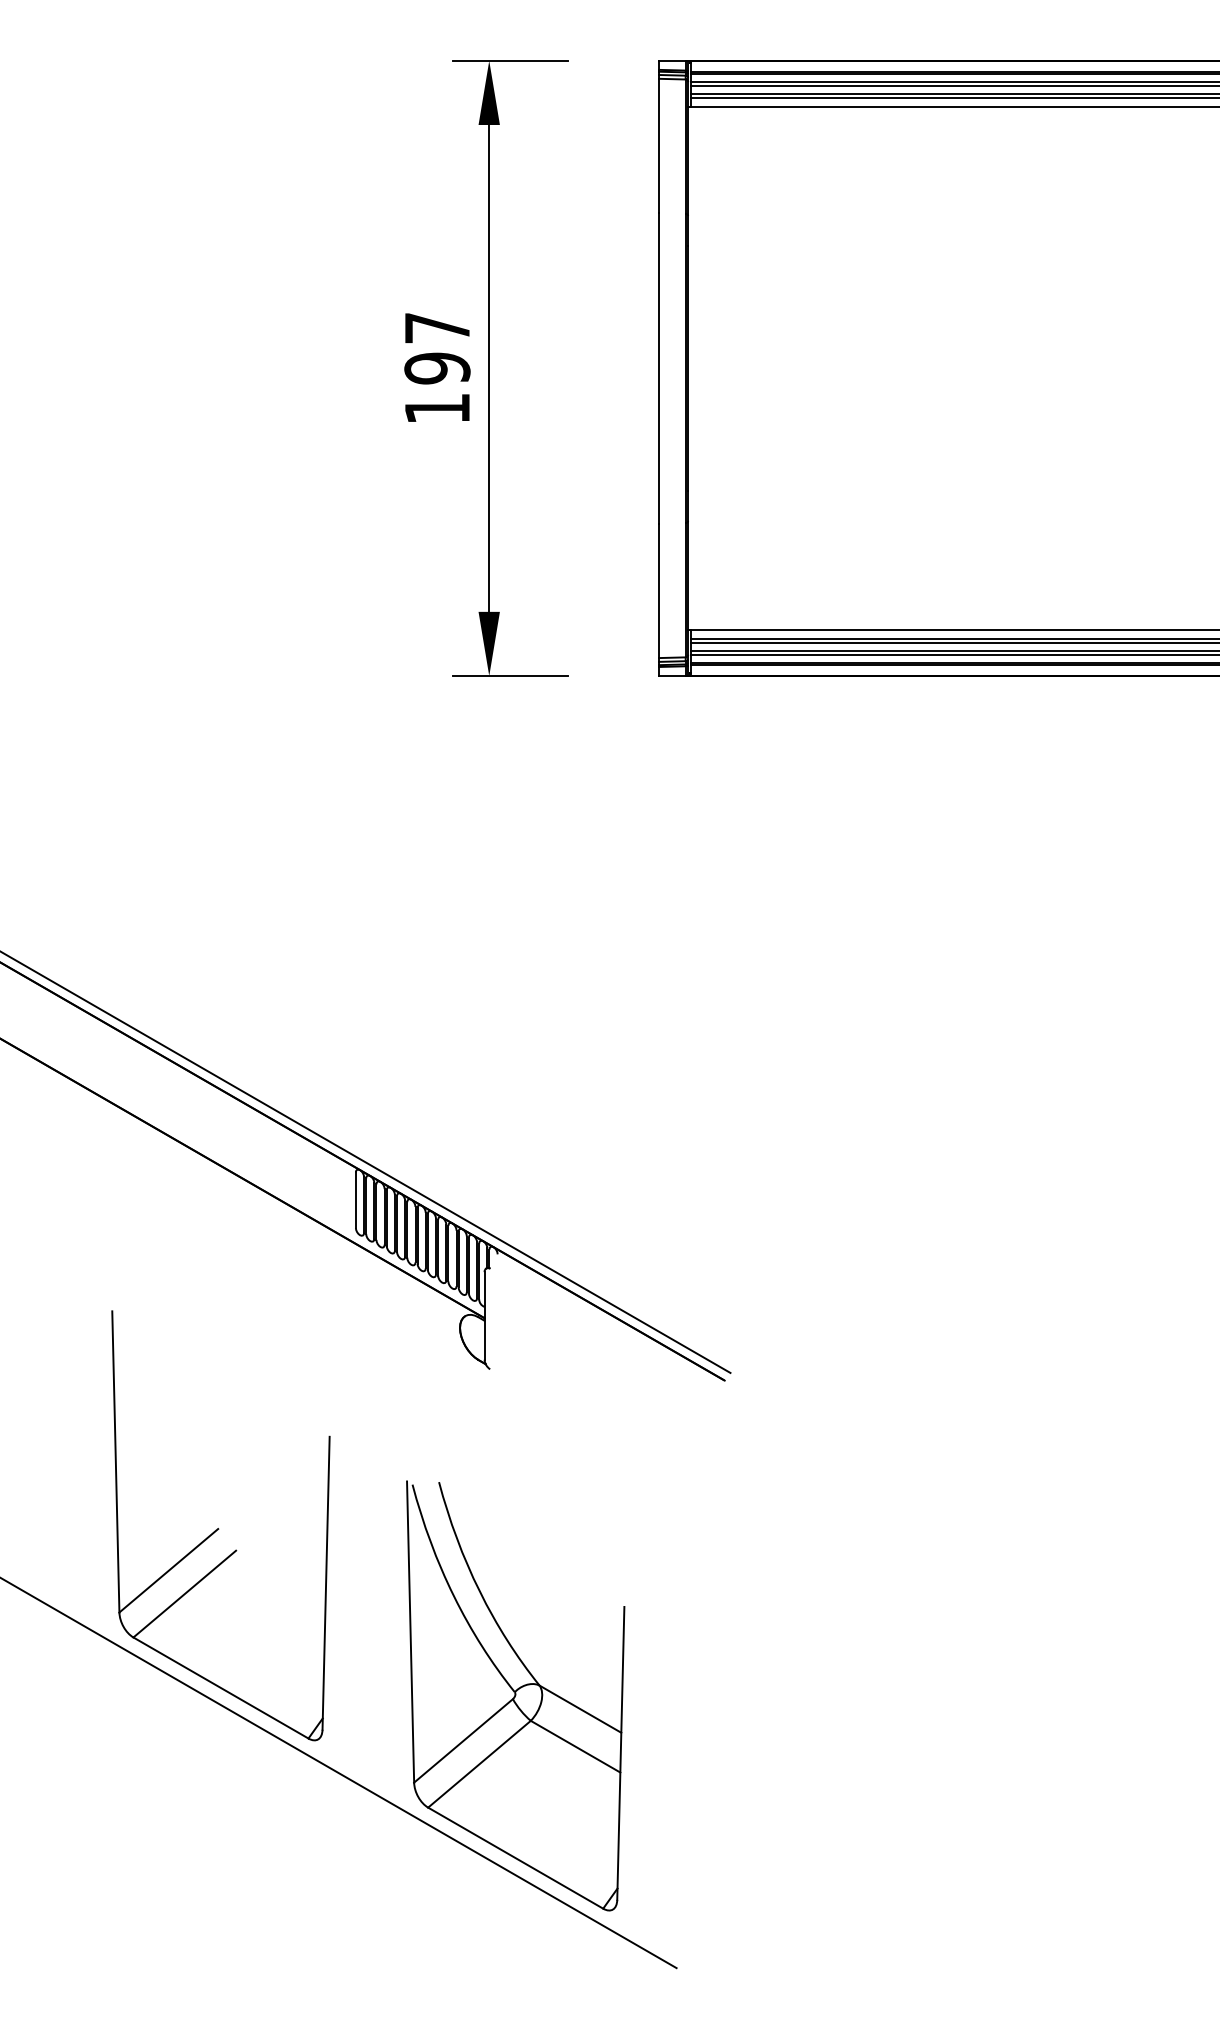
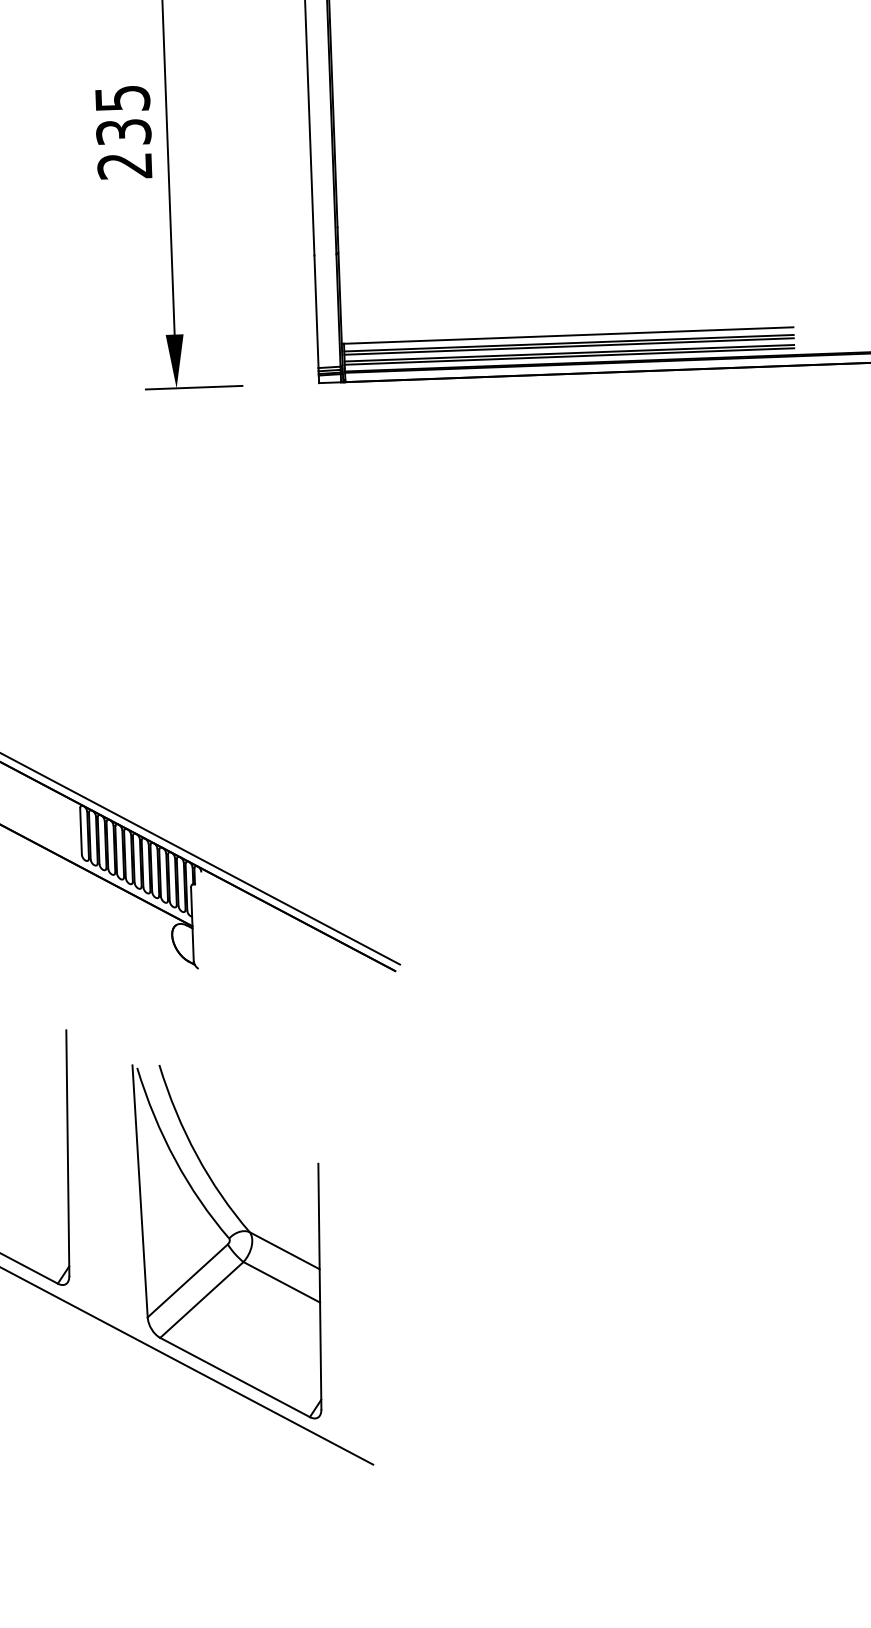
text: (437, 368) -> (123, 132), 197 -> 235

